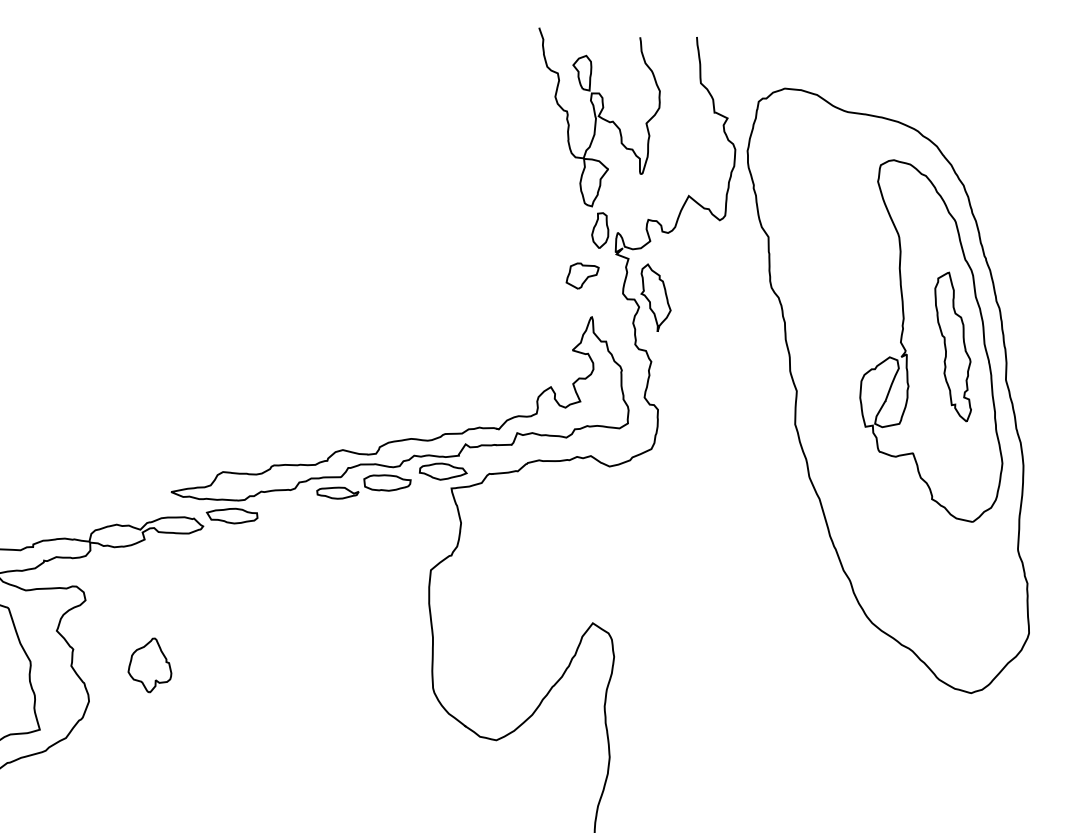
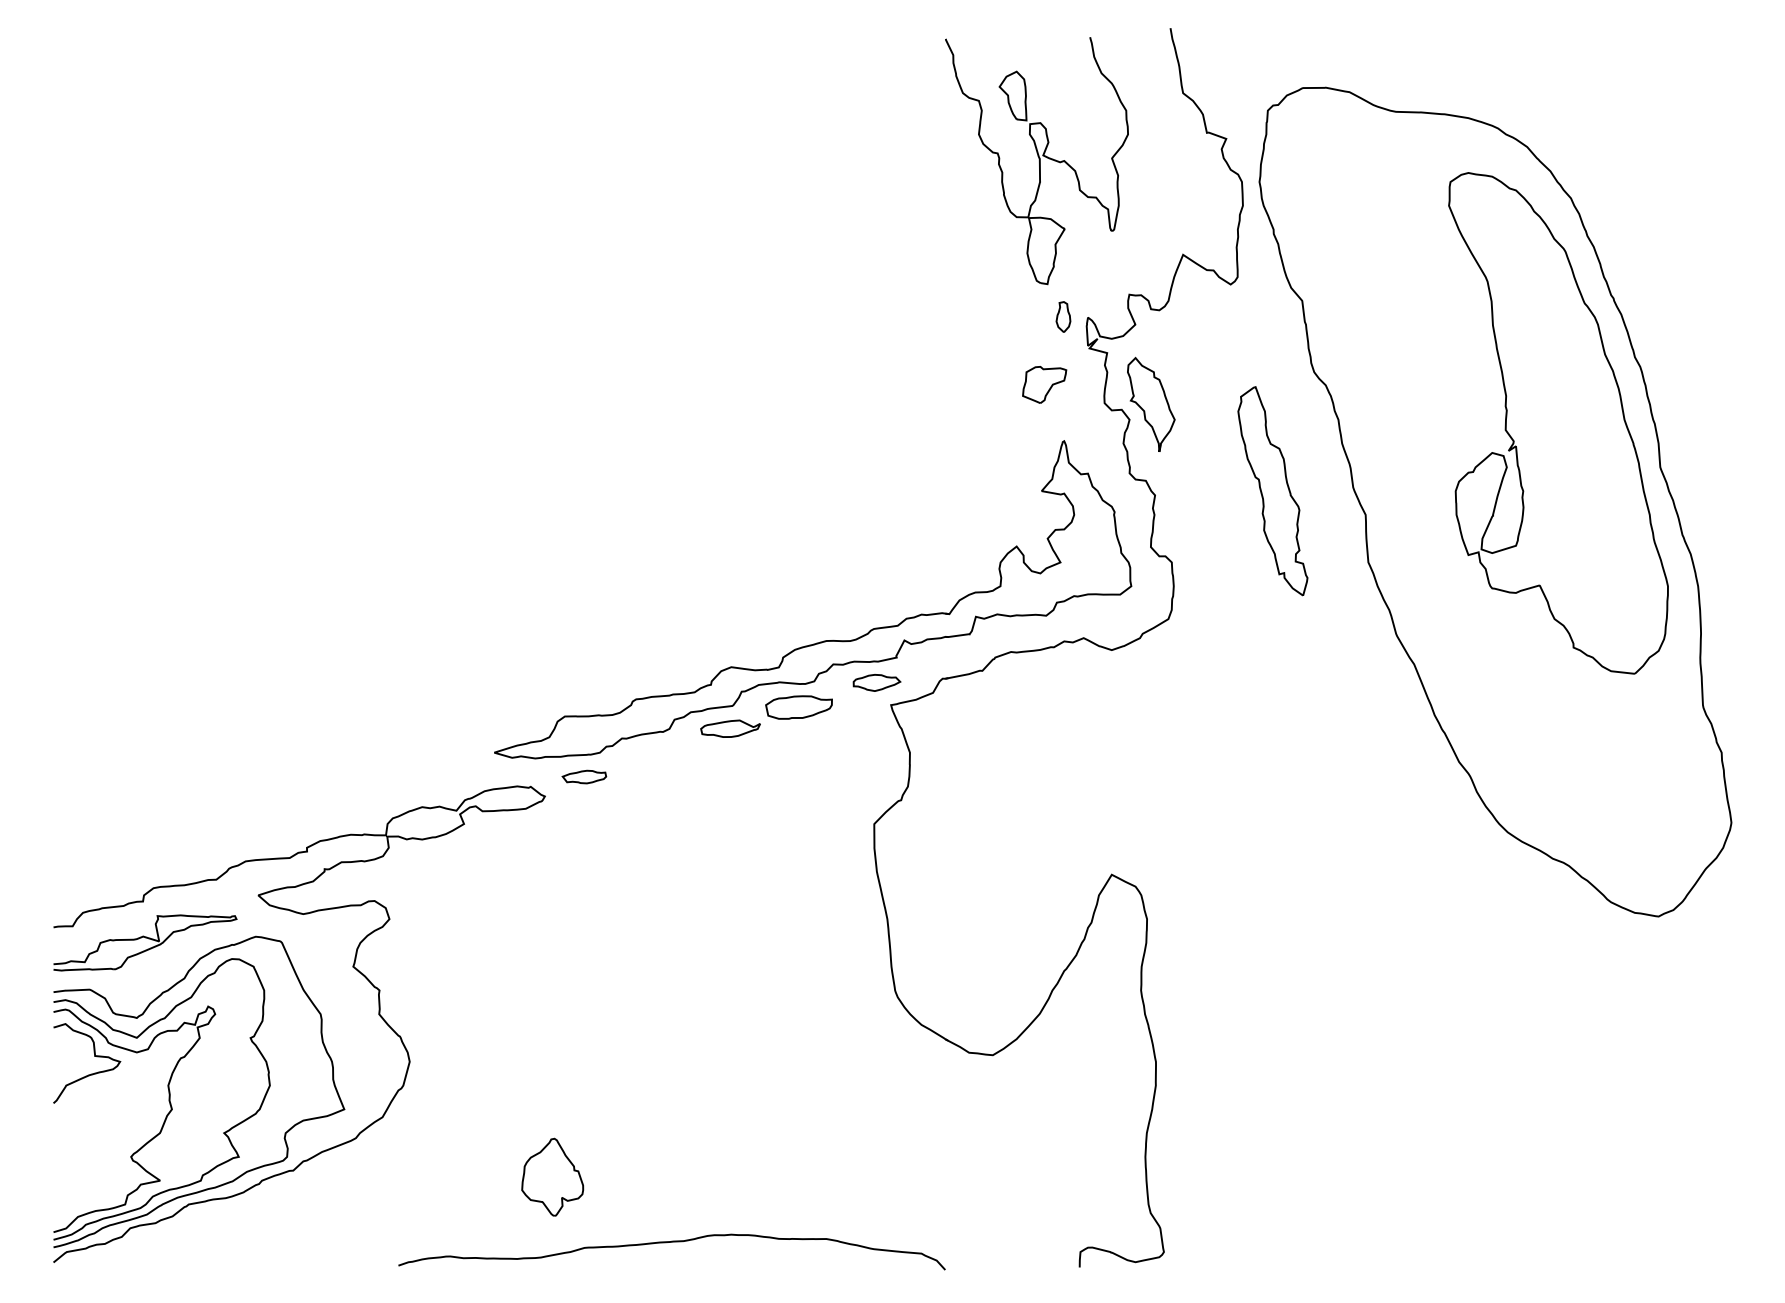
part: (600, 230) -> (1063, 316), size x0.6
part: (953, 346) -> (1272, 491), moved
part: (443, 471) -> (876, 682), size x0.7
part: (232, 515) -> (584, 776), size x0.6
part: (150, 664) -> (552, 1176), moved

